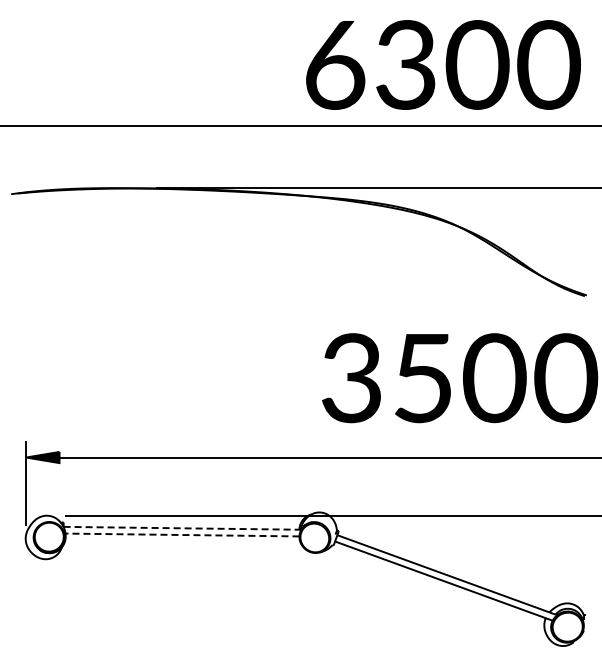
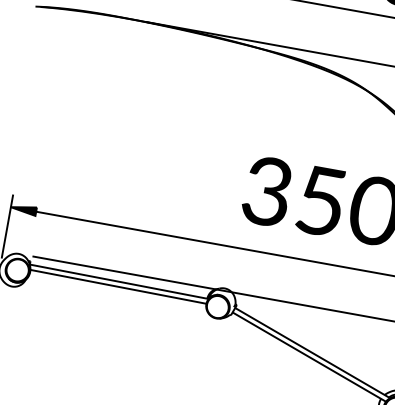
line: (182, 528) -> (119, 281), dashed -> solid
line: (182, 535) -> (118, 287), dashed -> solid

